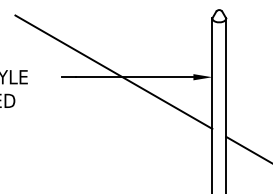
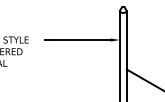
line: (112, 72) -> (70, 37), removed

